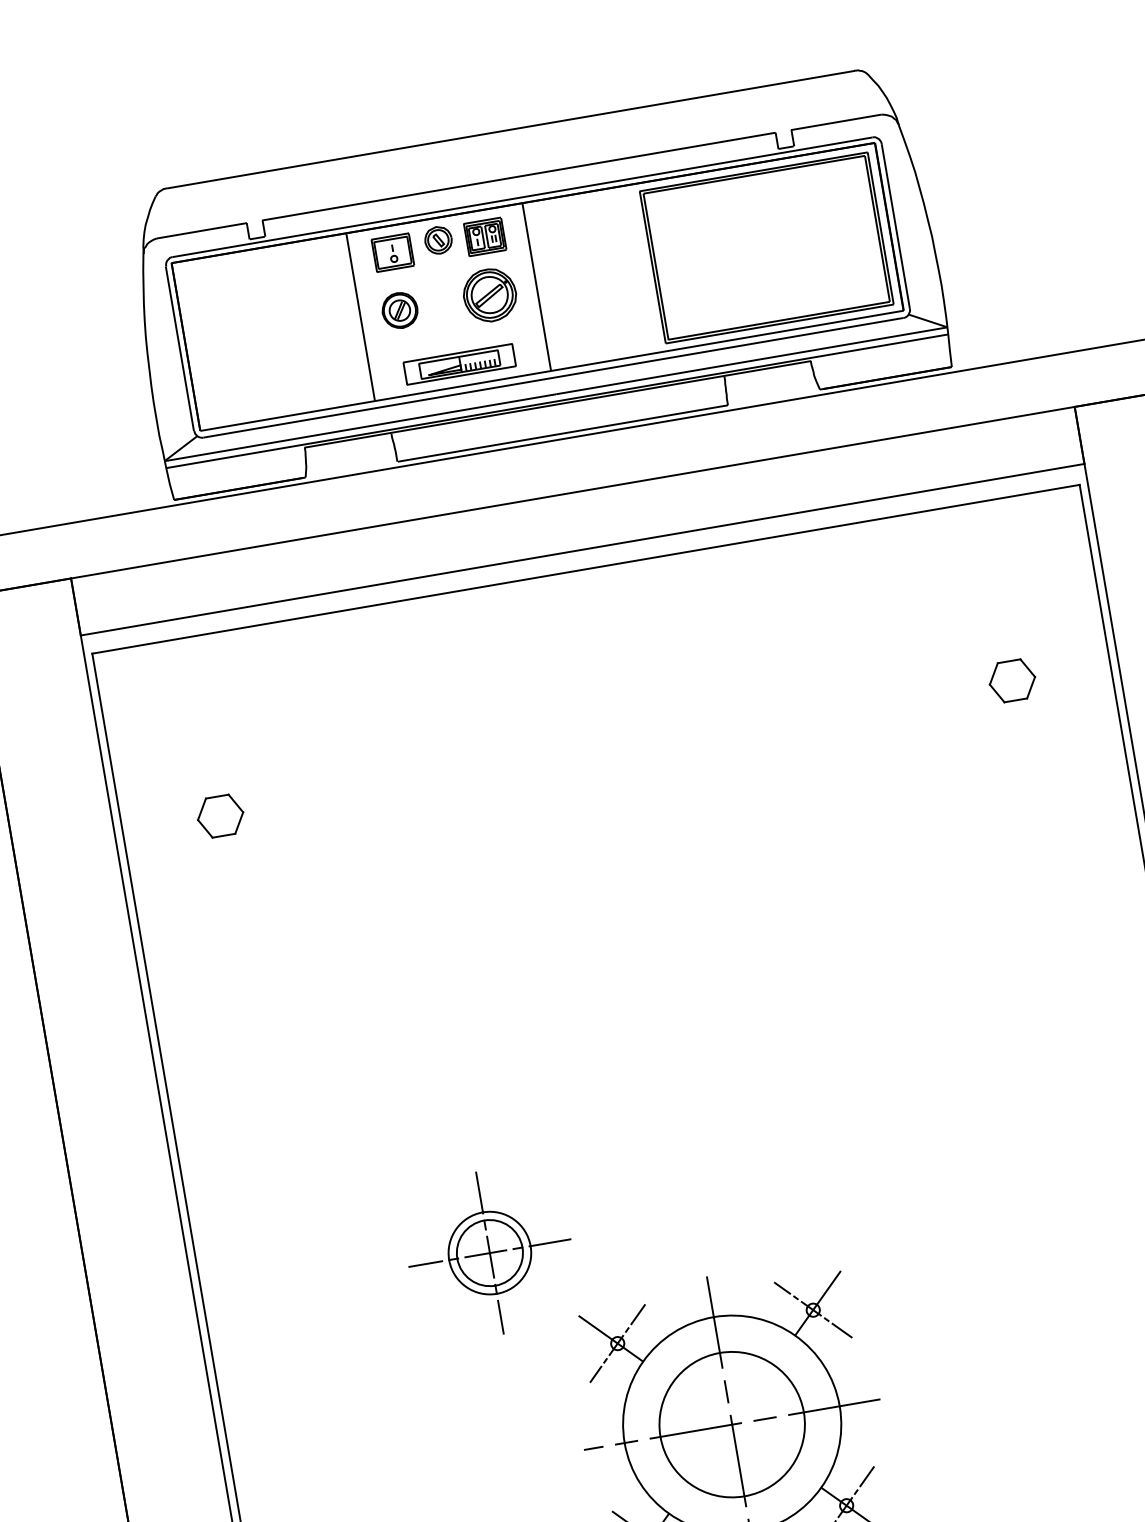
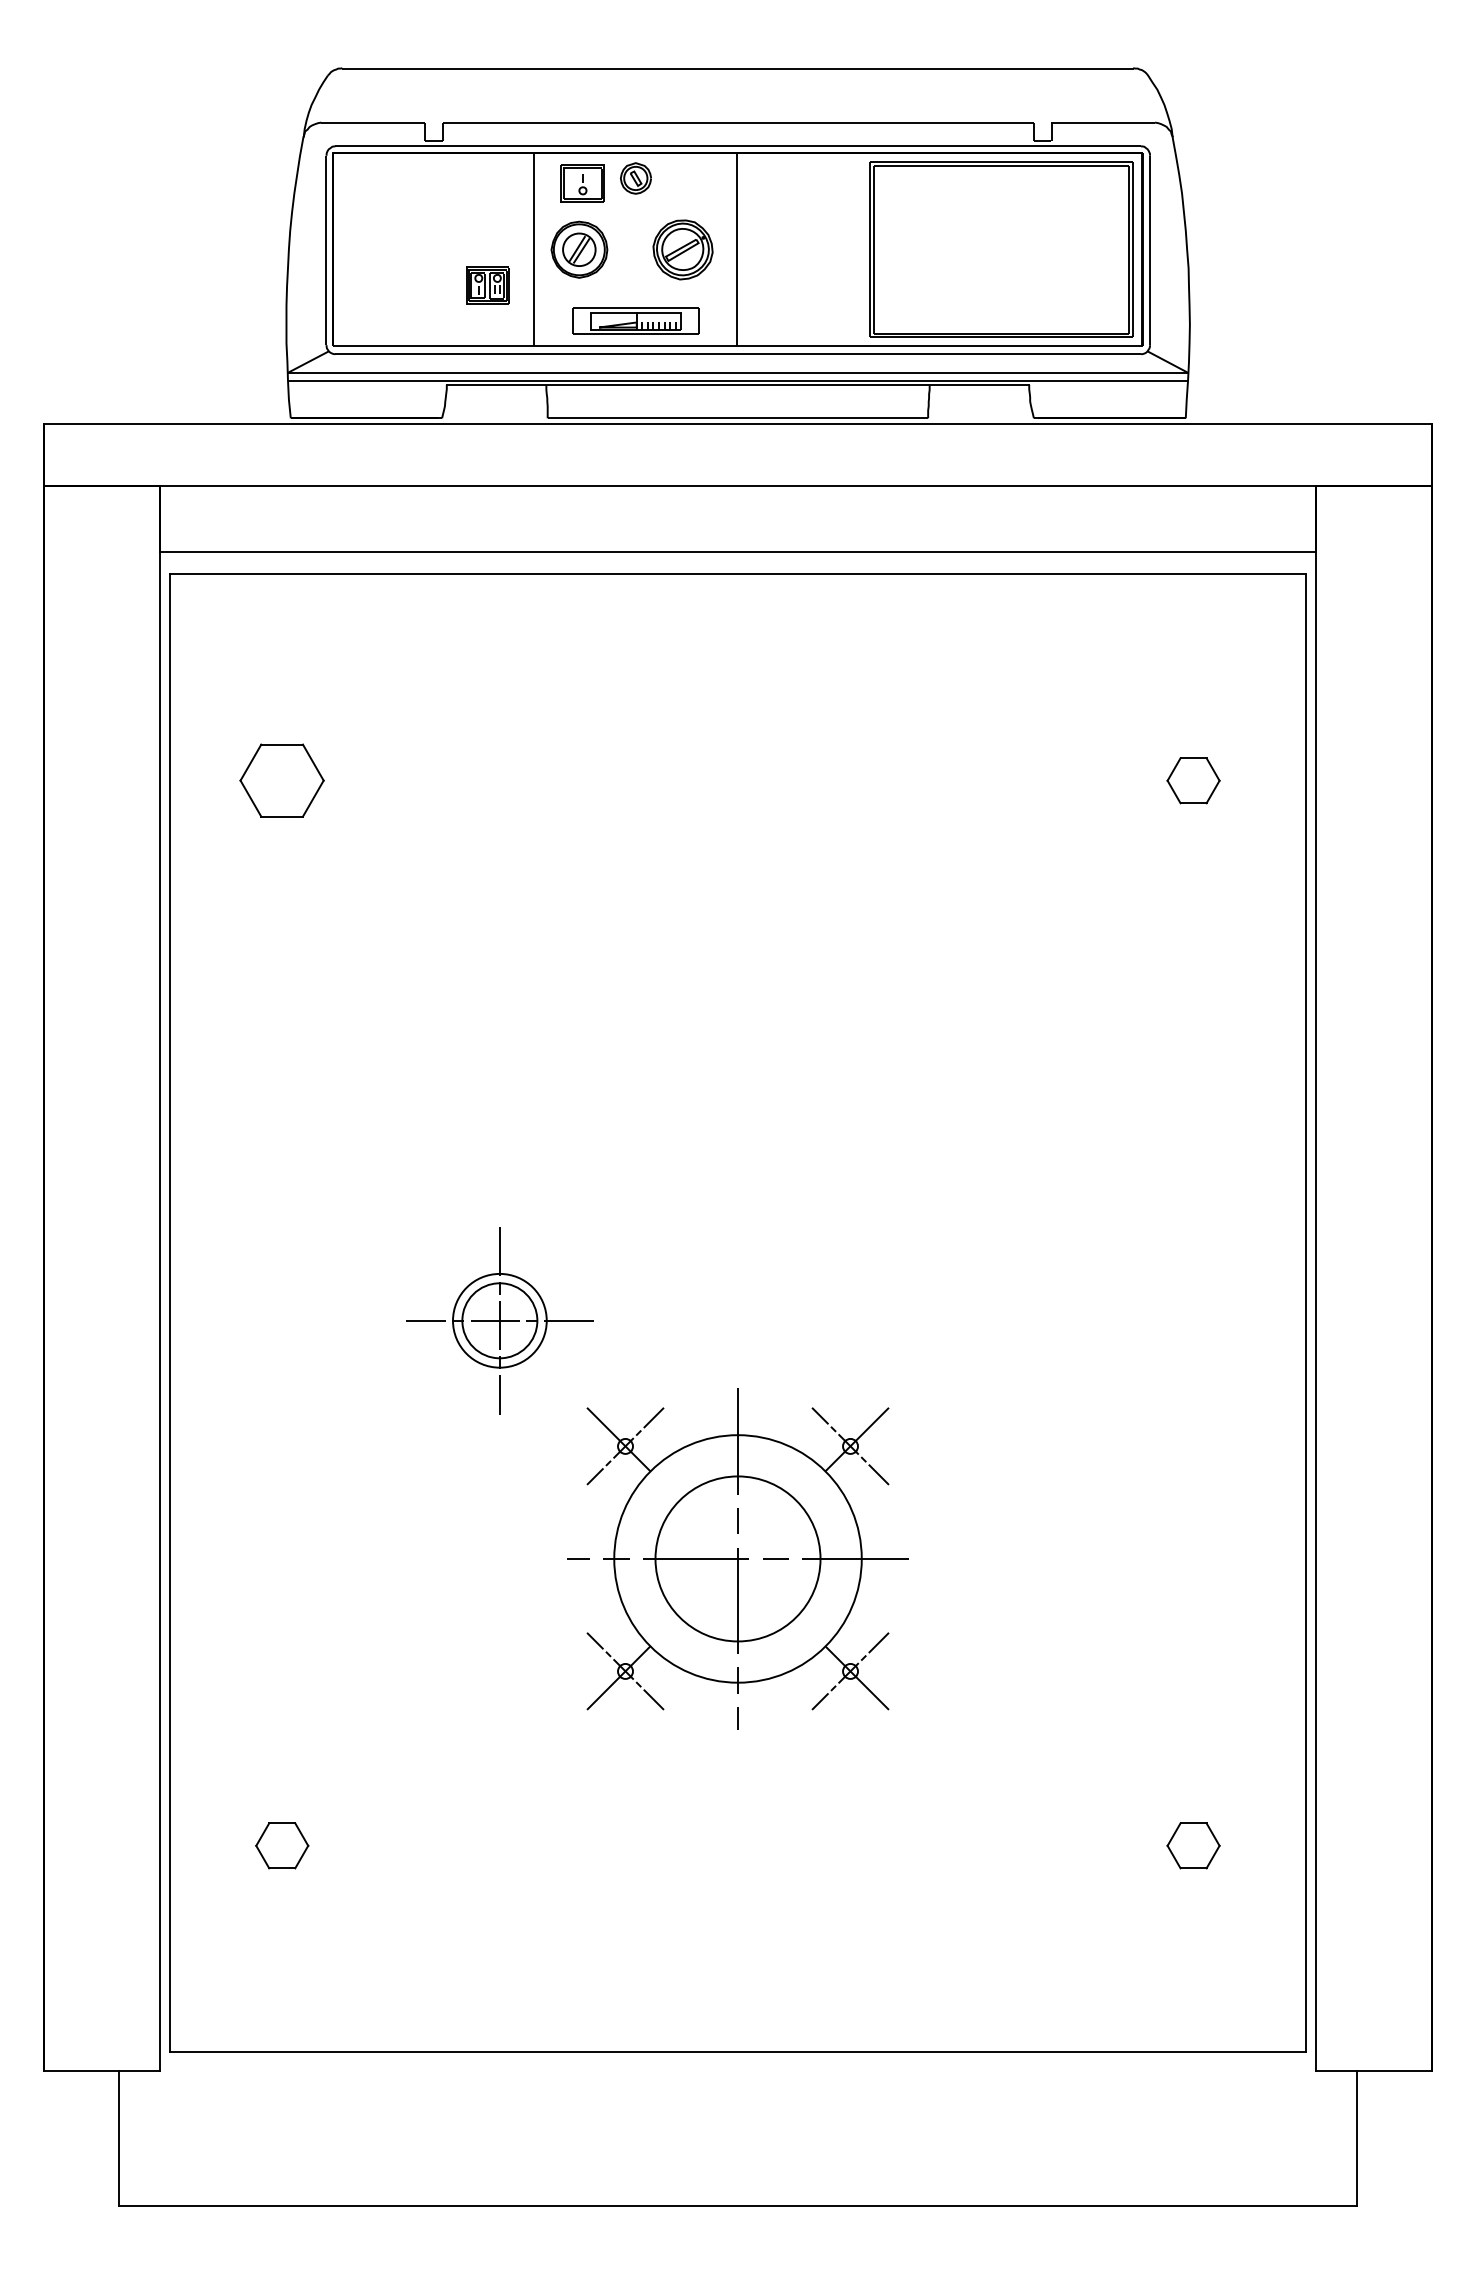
part: (484, 236) -> (487, 285), moved
part: (399, 310) -> (579, 249), size x1.4
part: (220, 815) -> (282, 780), size x1.6

